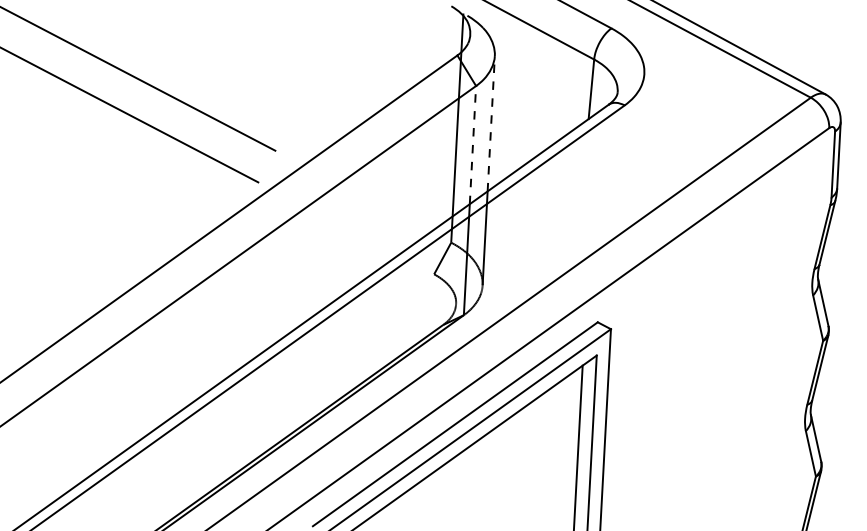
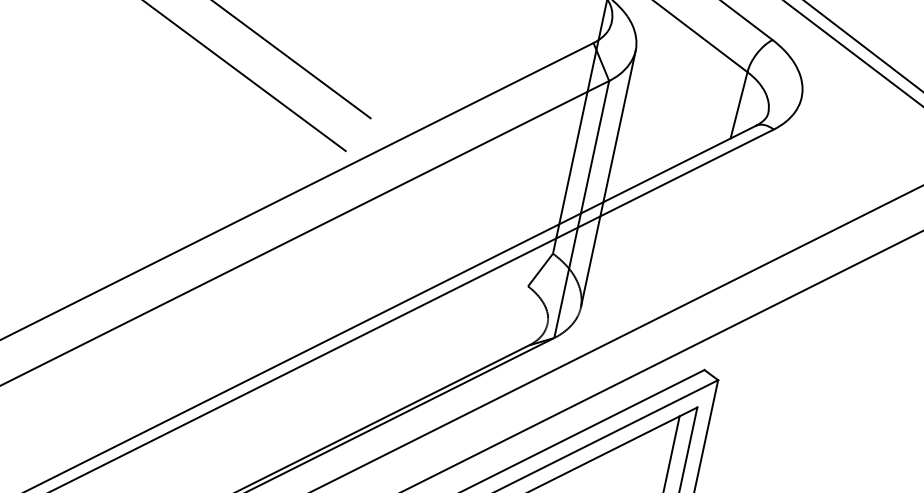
line: (491, 123) -> (619, 126), dashed -> solid
line: (472, 144) -> (594, 146), dashed -> solid

